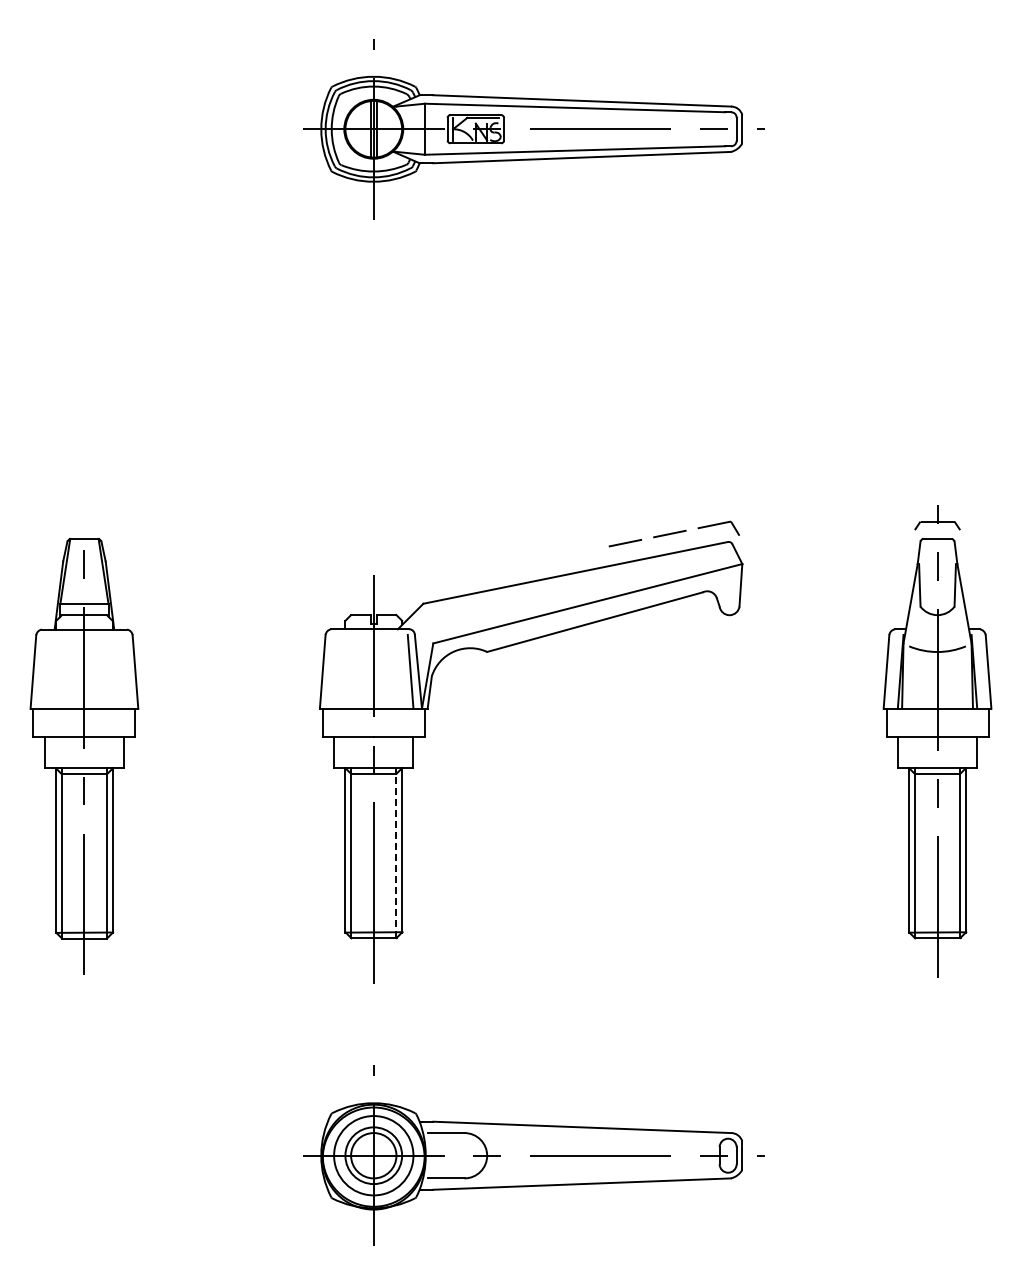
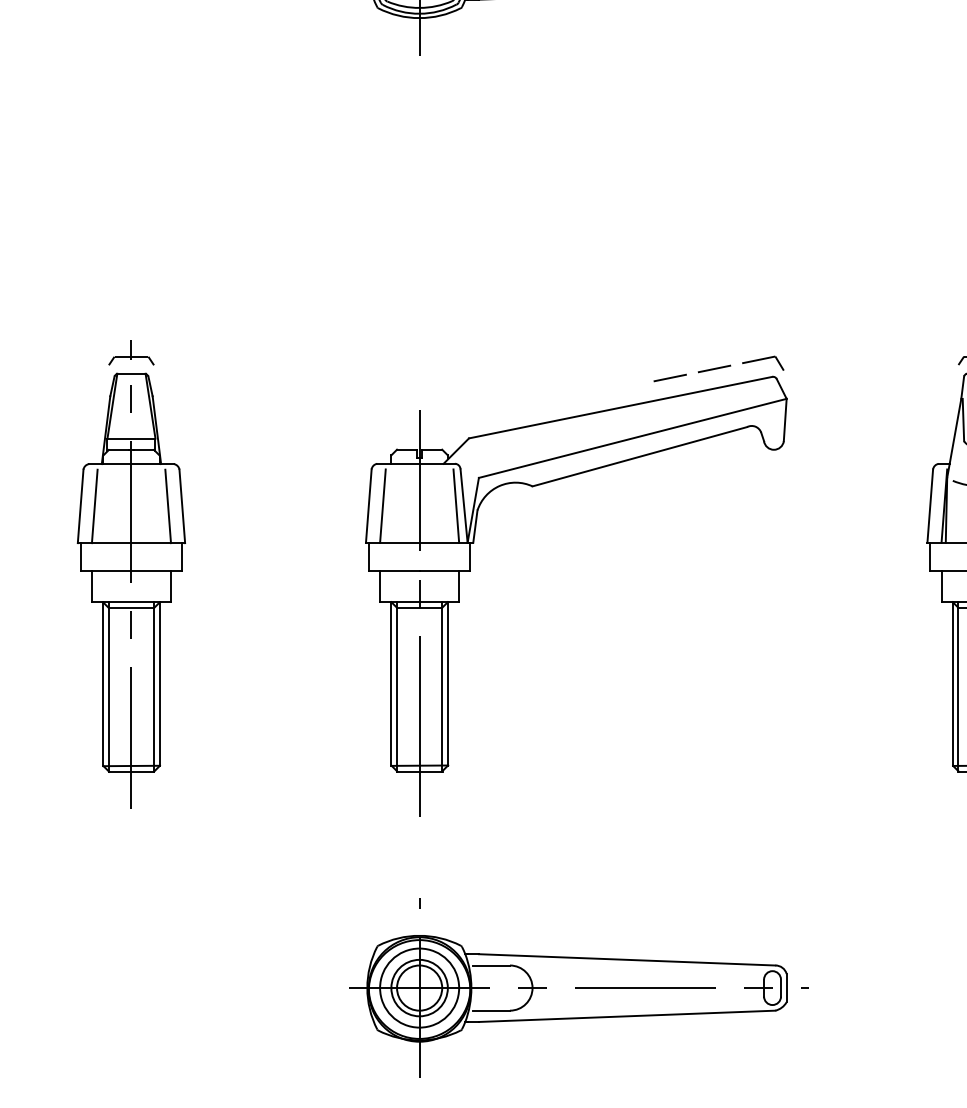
part: (84, 517) -> (131, 352), added
line: (47, 671) -> (94, 505), added
line: (121, 671) -> (168, 505), added
line: (336, 671) -> (382, 505), added
line: (396, 852) -> (442, 686), dashed -> solid

